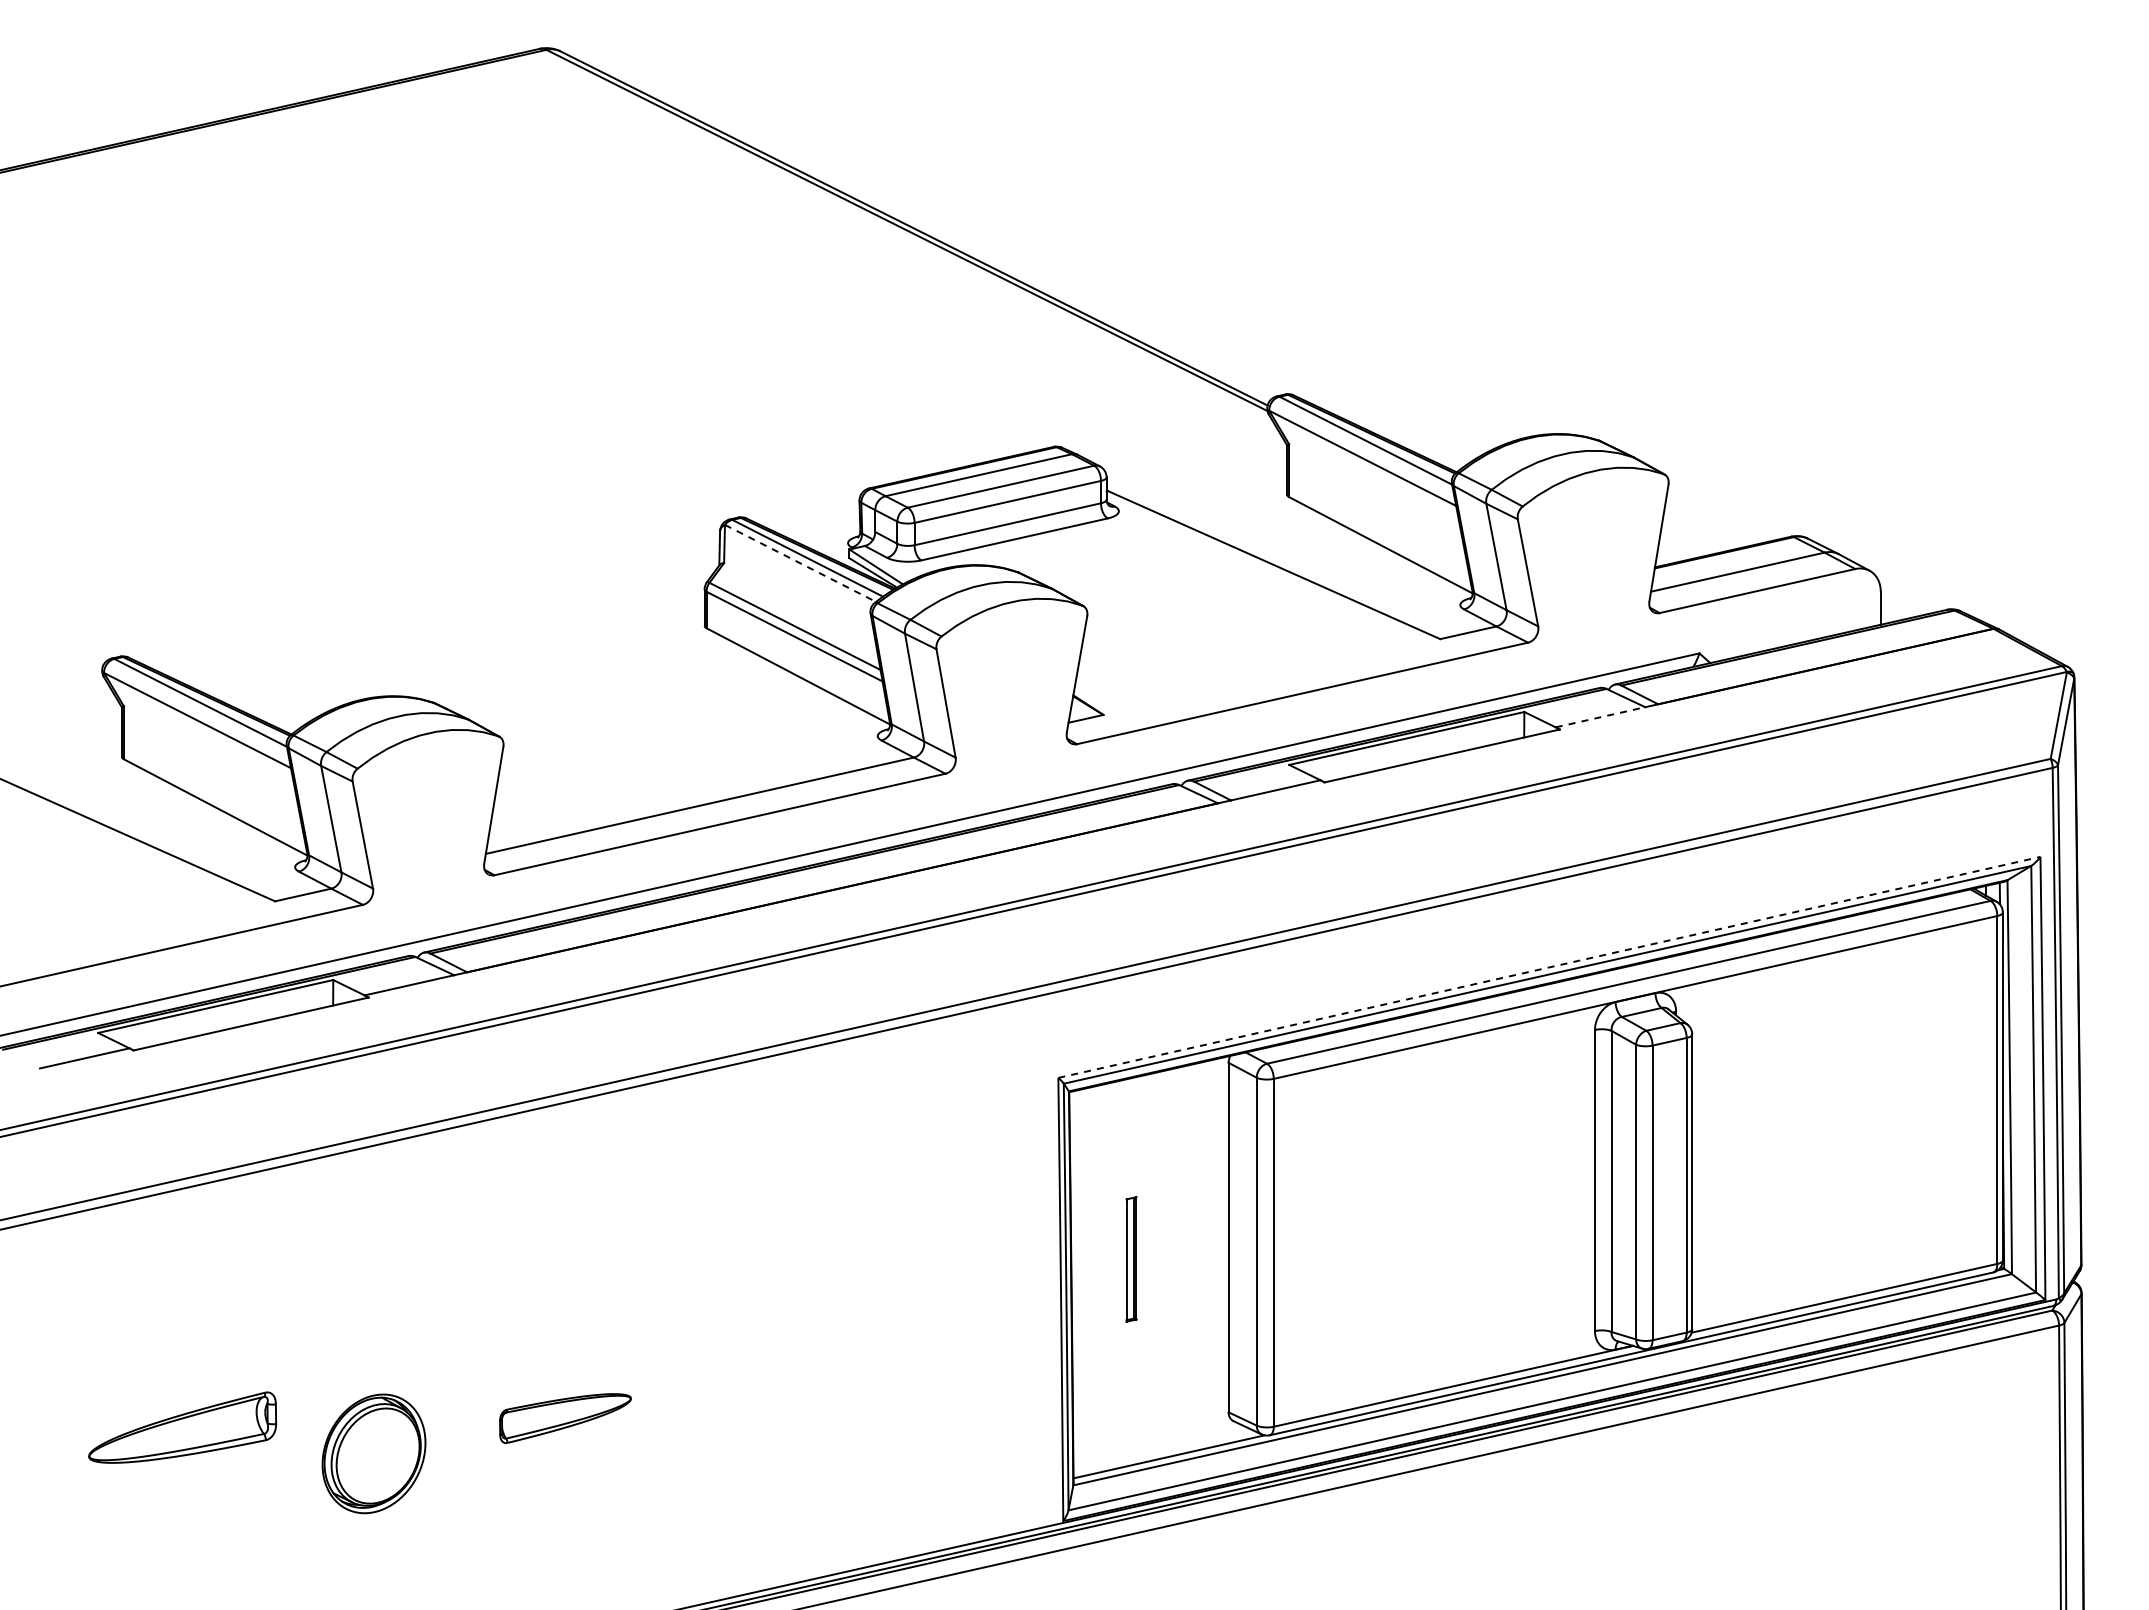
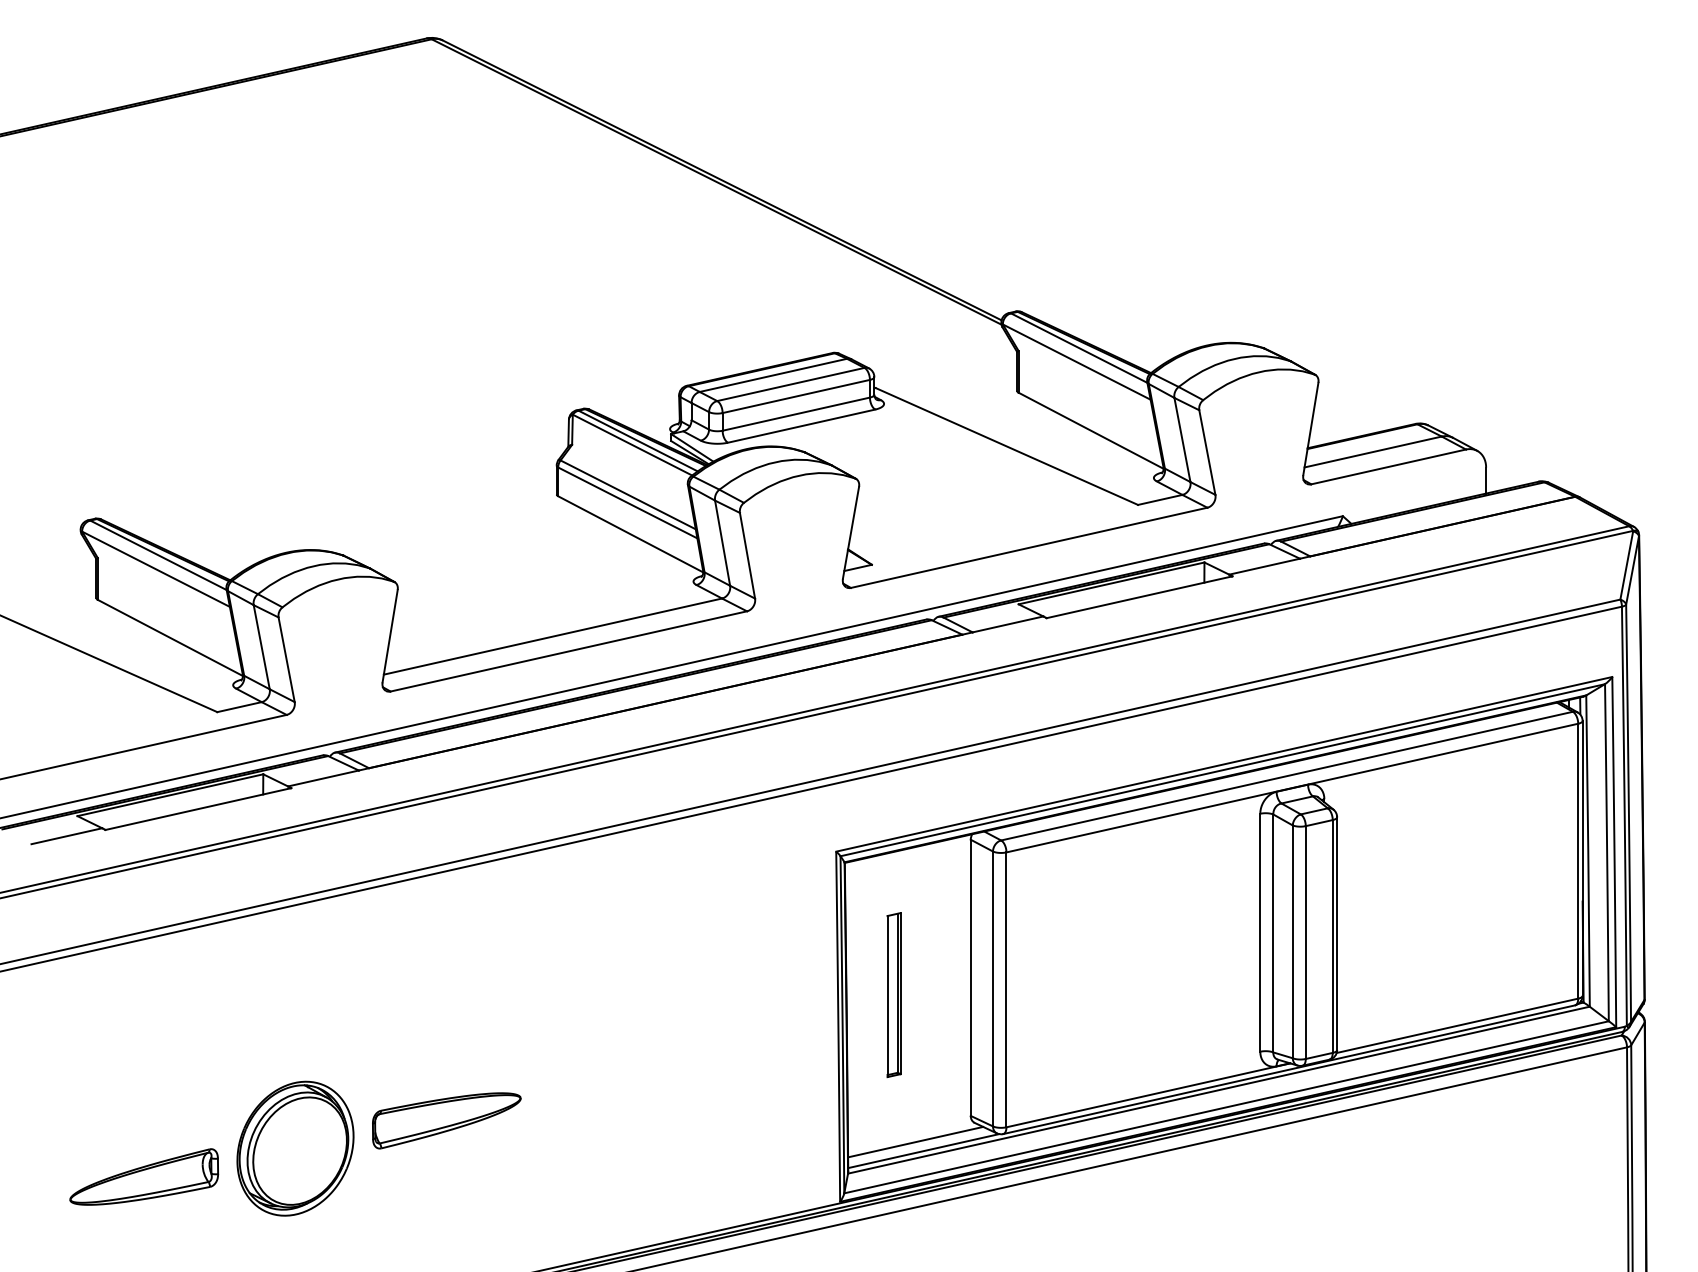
line: (800, 563) -> (632, 445), dashed -> solid
line: (1600, 717) -> (1264, 566), dashed -> solid
line: (1549, 967) -> (1224, 764), dashed -> solid
part: (1131, 1259) -> (894, 995), size x1.67
part: (565, 1418) -> (446, 1120), size x1.43
part: (182, 1427) -> (144, 1176), moved
line: (1158, 1445) -> (915, 1142), added
part: (373, 1453) -> (295, 1148), size x1.43

